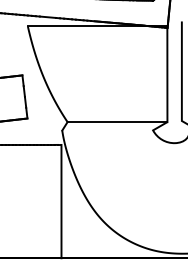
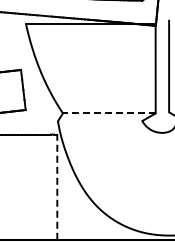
line: (116, 122) -> (108, 113), solid -> dashed
line: (61, 201) -> (57, 187), solid -> dashed

